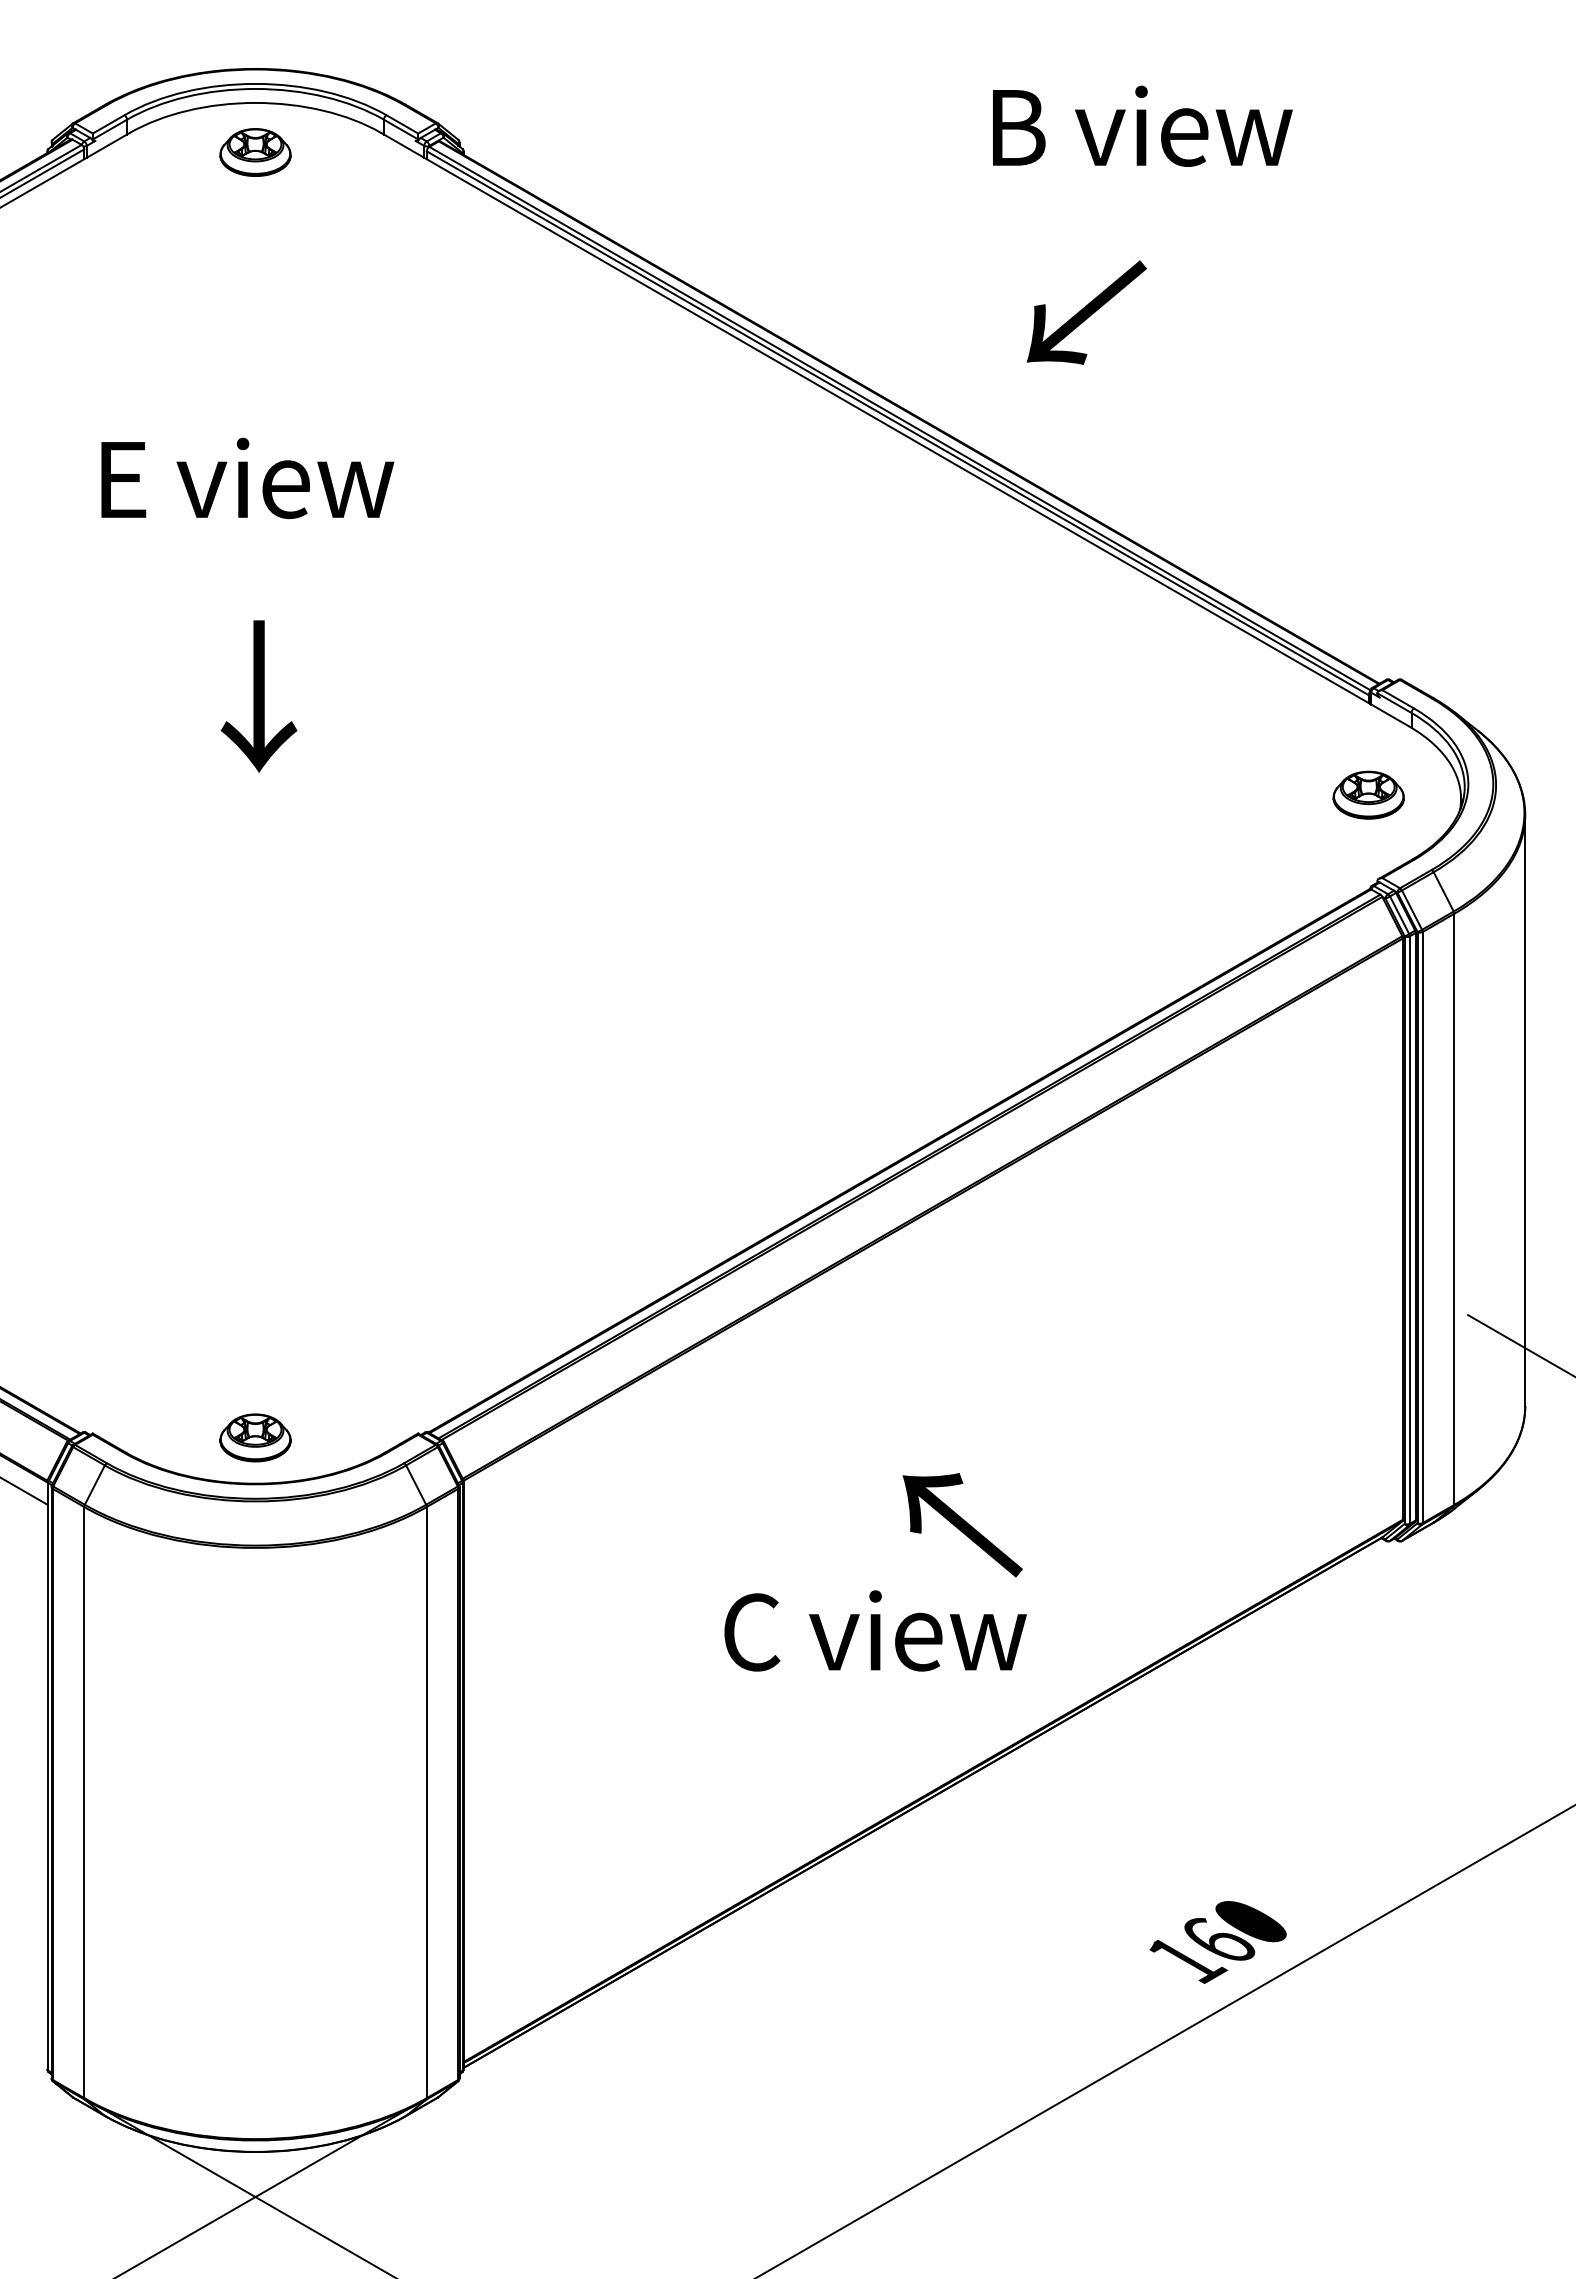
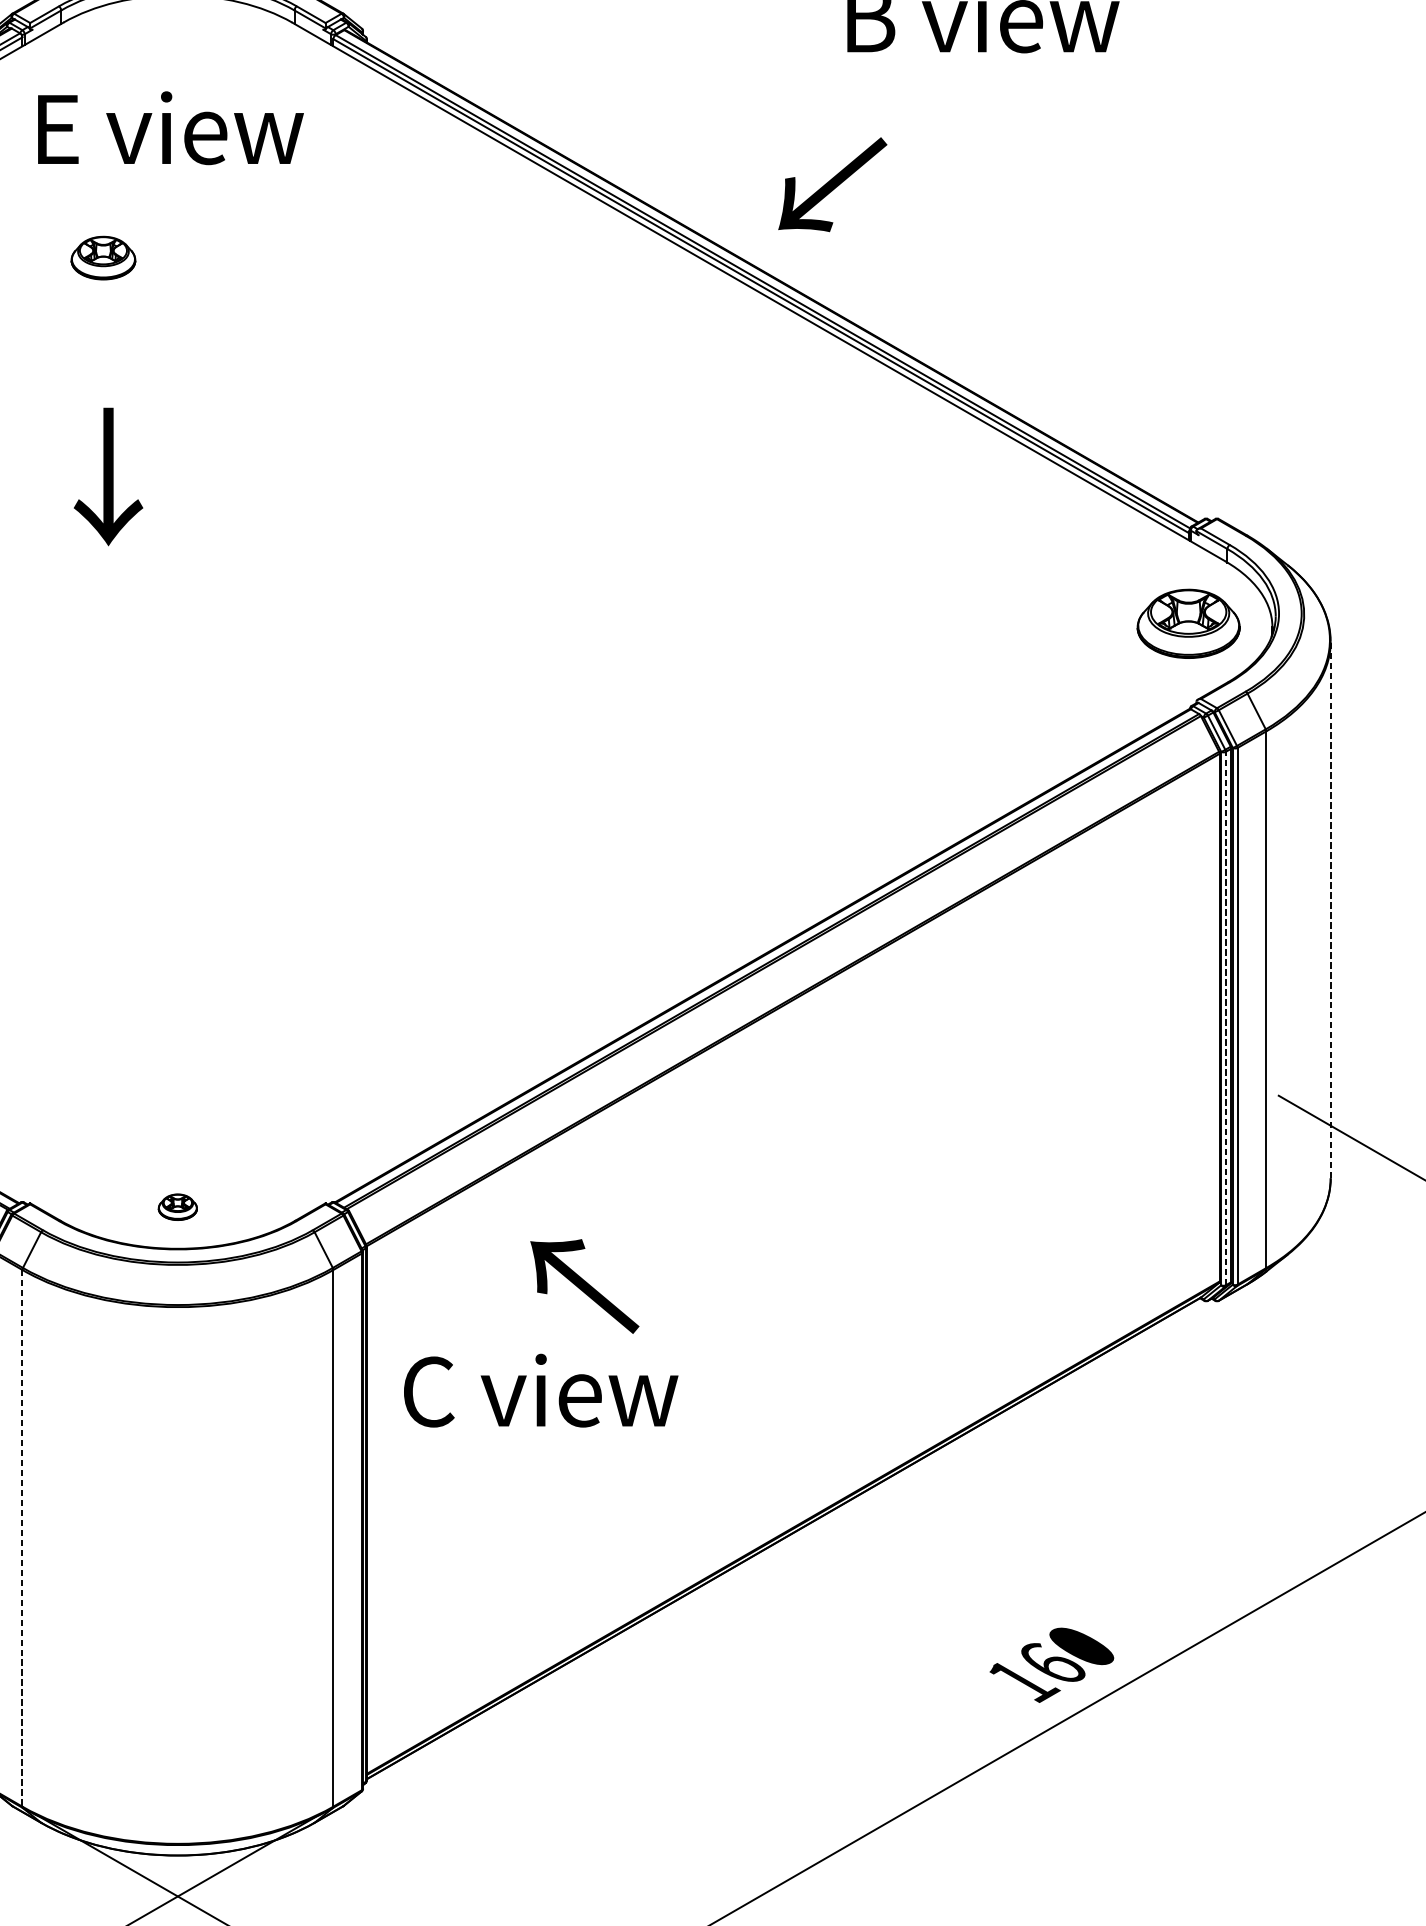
part: (255, 152) -> (103, 258), moved
text: (1086, 312) -> (832, 184), moved
text: (247, 478) -> (170, 128), moved
text: (258, 696) -> (107, 476), moved
part: (1368, 794) -> (1188, 623), size x1.6
line: (1525, 1110) -> (1330, 909), solid -> dashed
line: (1409, 1230) -> (1225, 1018), solid -> dashed
part: (255, 1437) -> (177, 1206), size x0.6
text: (962, 1525) -> (584, 1286), moved
text: (875, 1630) -> (541, 1390), moved
line: (84, 1802) -> (22, 1538), solid -> dashed

